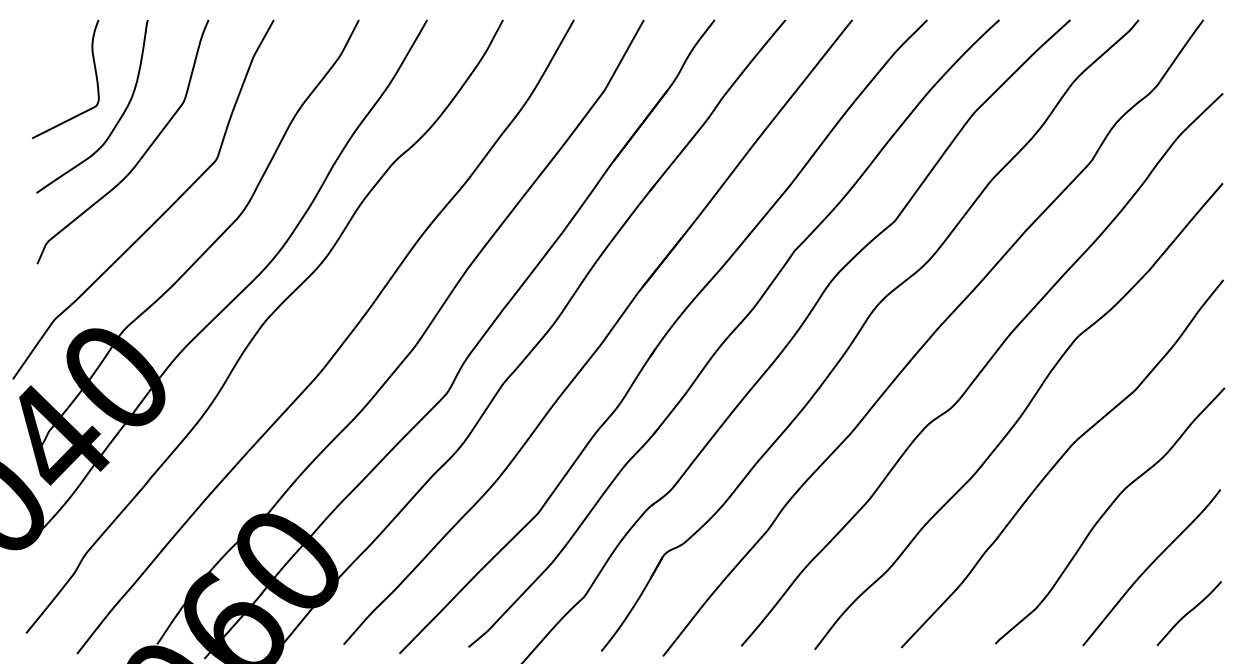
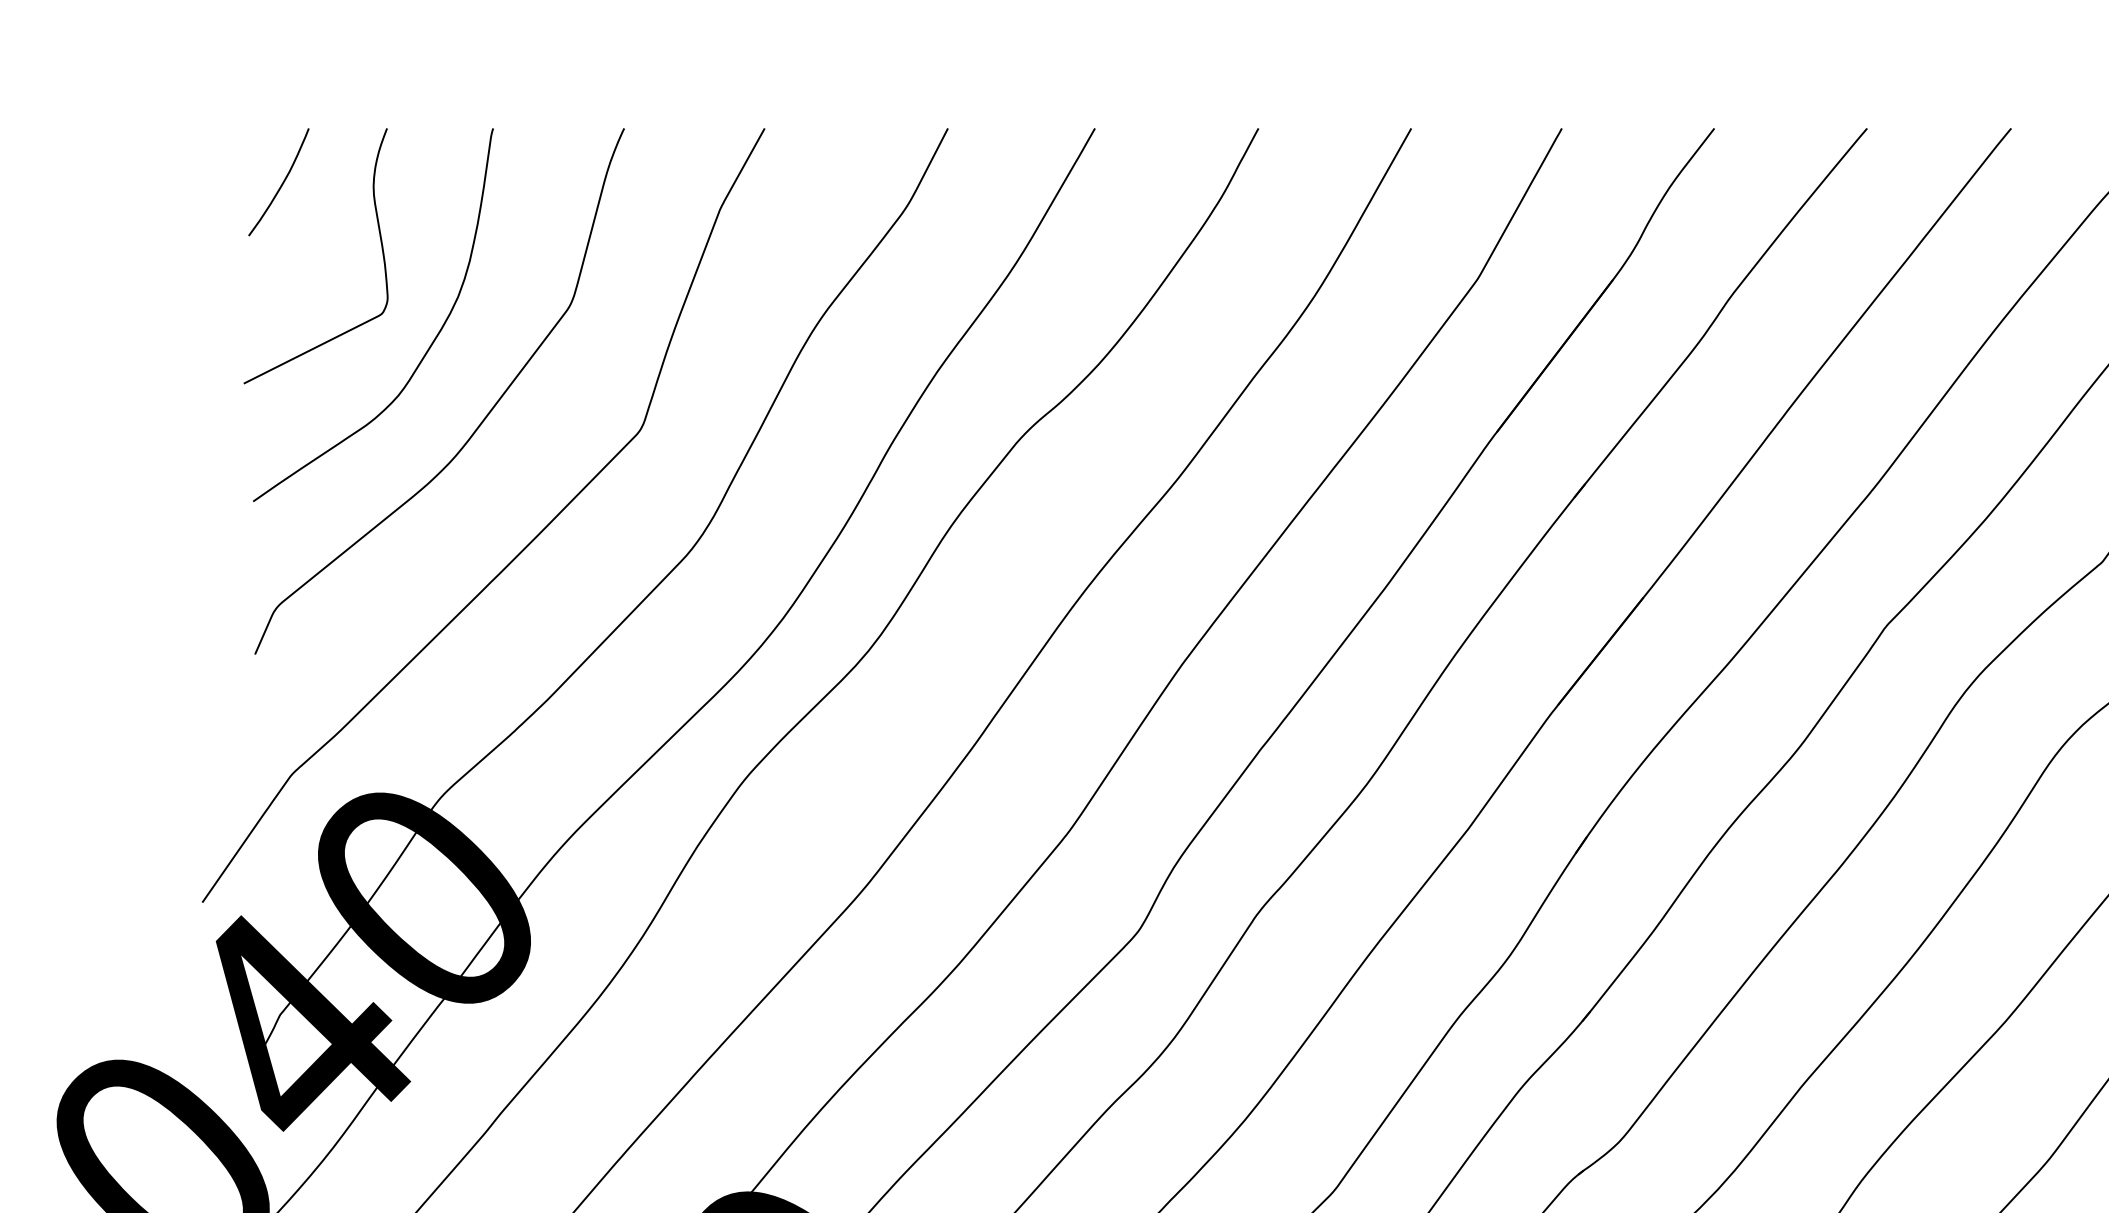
curve: (49, 44) -> (281, 181), added

